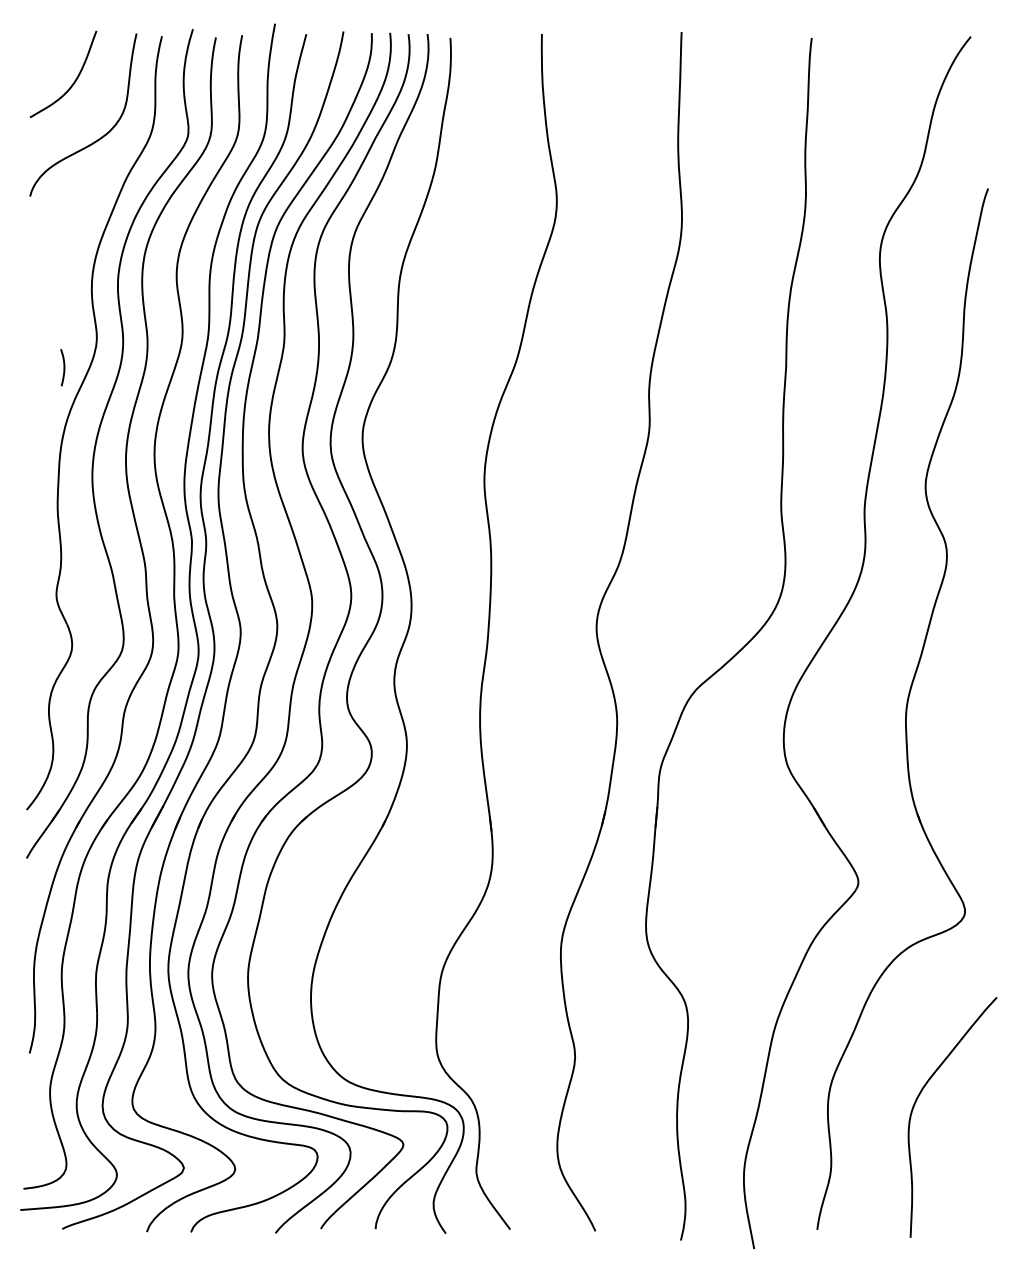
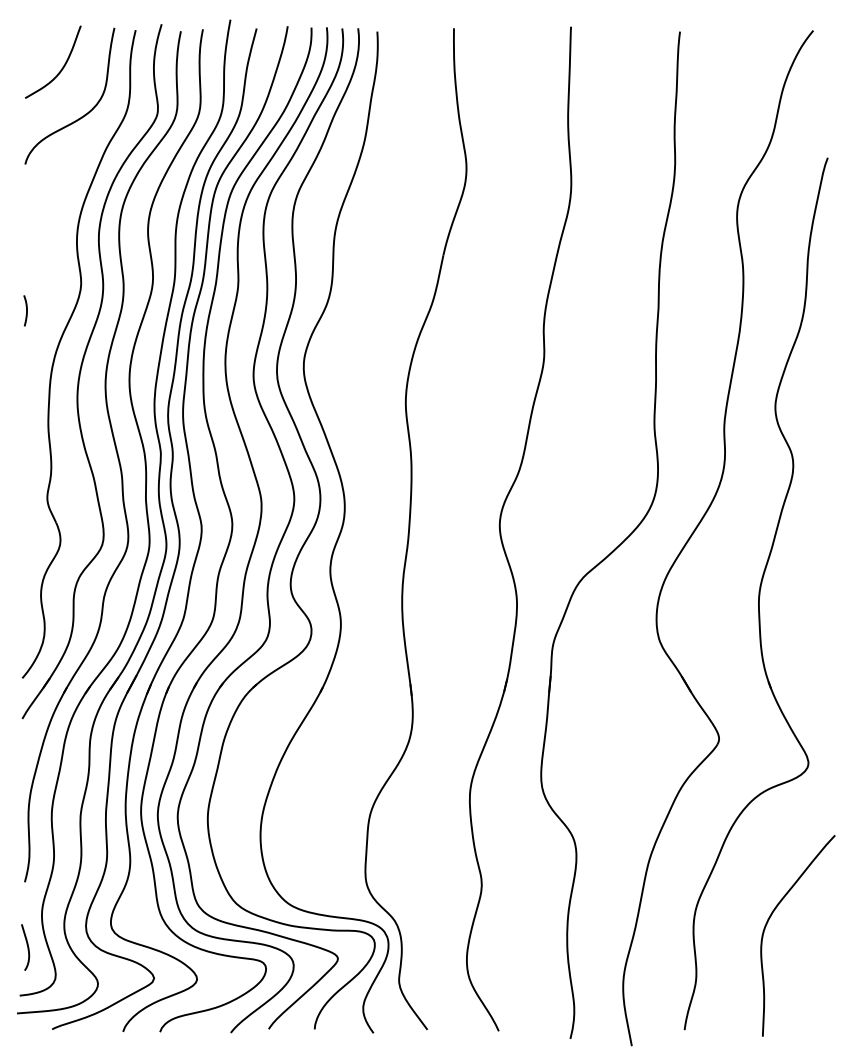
curve: (63, 367) -> (26, 310), moved
curve: (32, 1131) -> (27, 947), added

